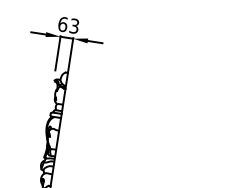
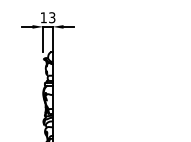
text: (62, 24) -> (43, 17), 63 -> 13

